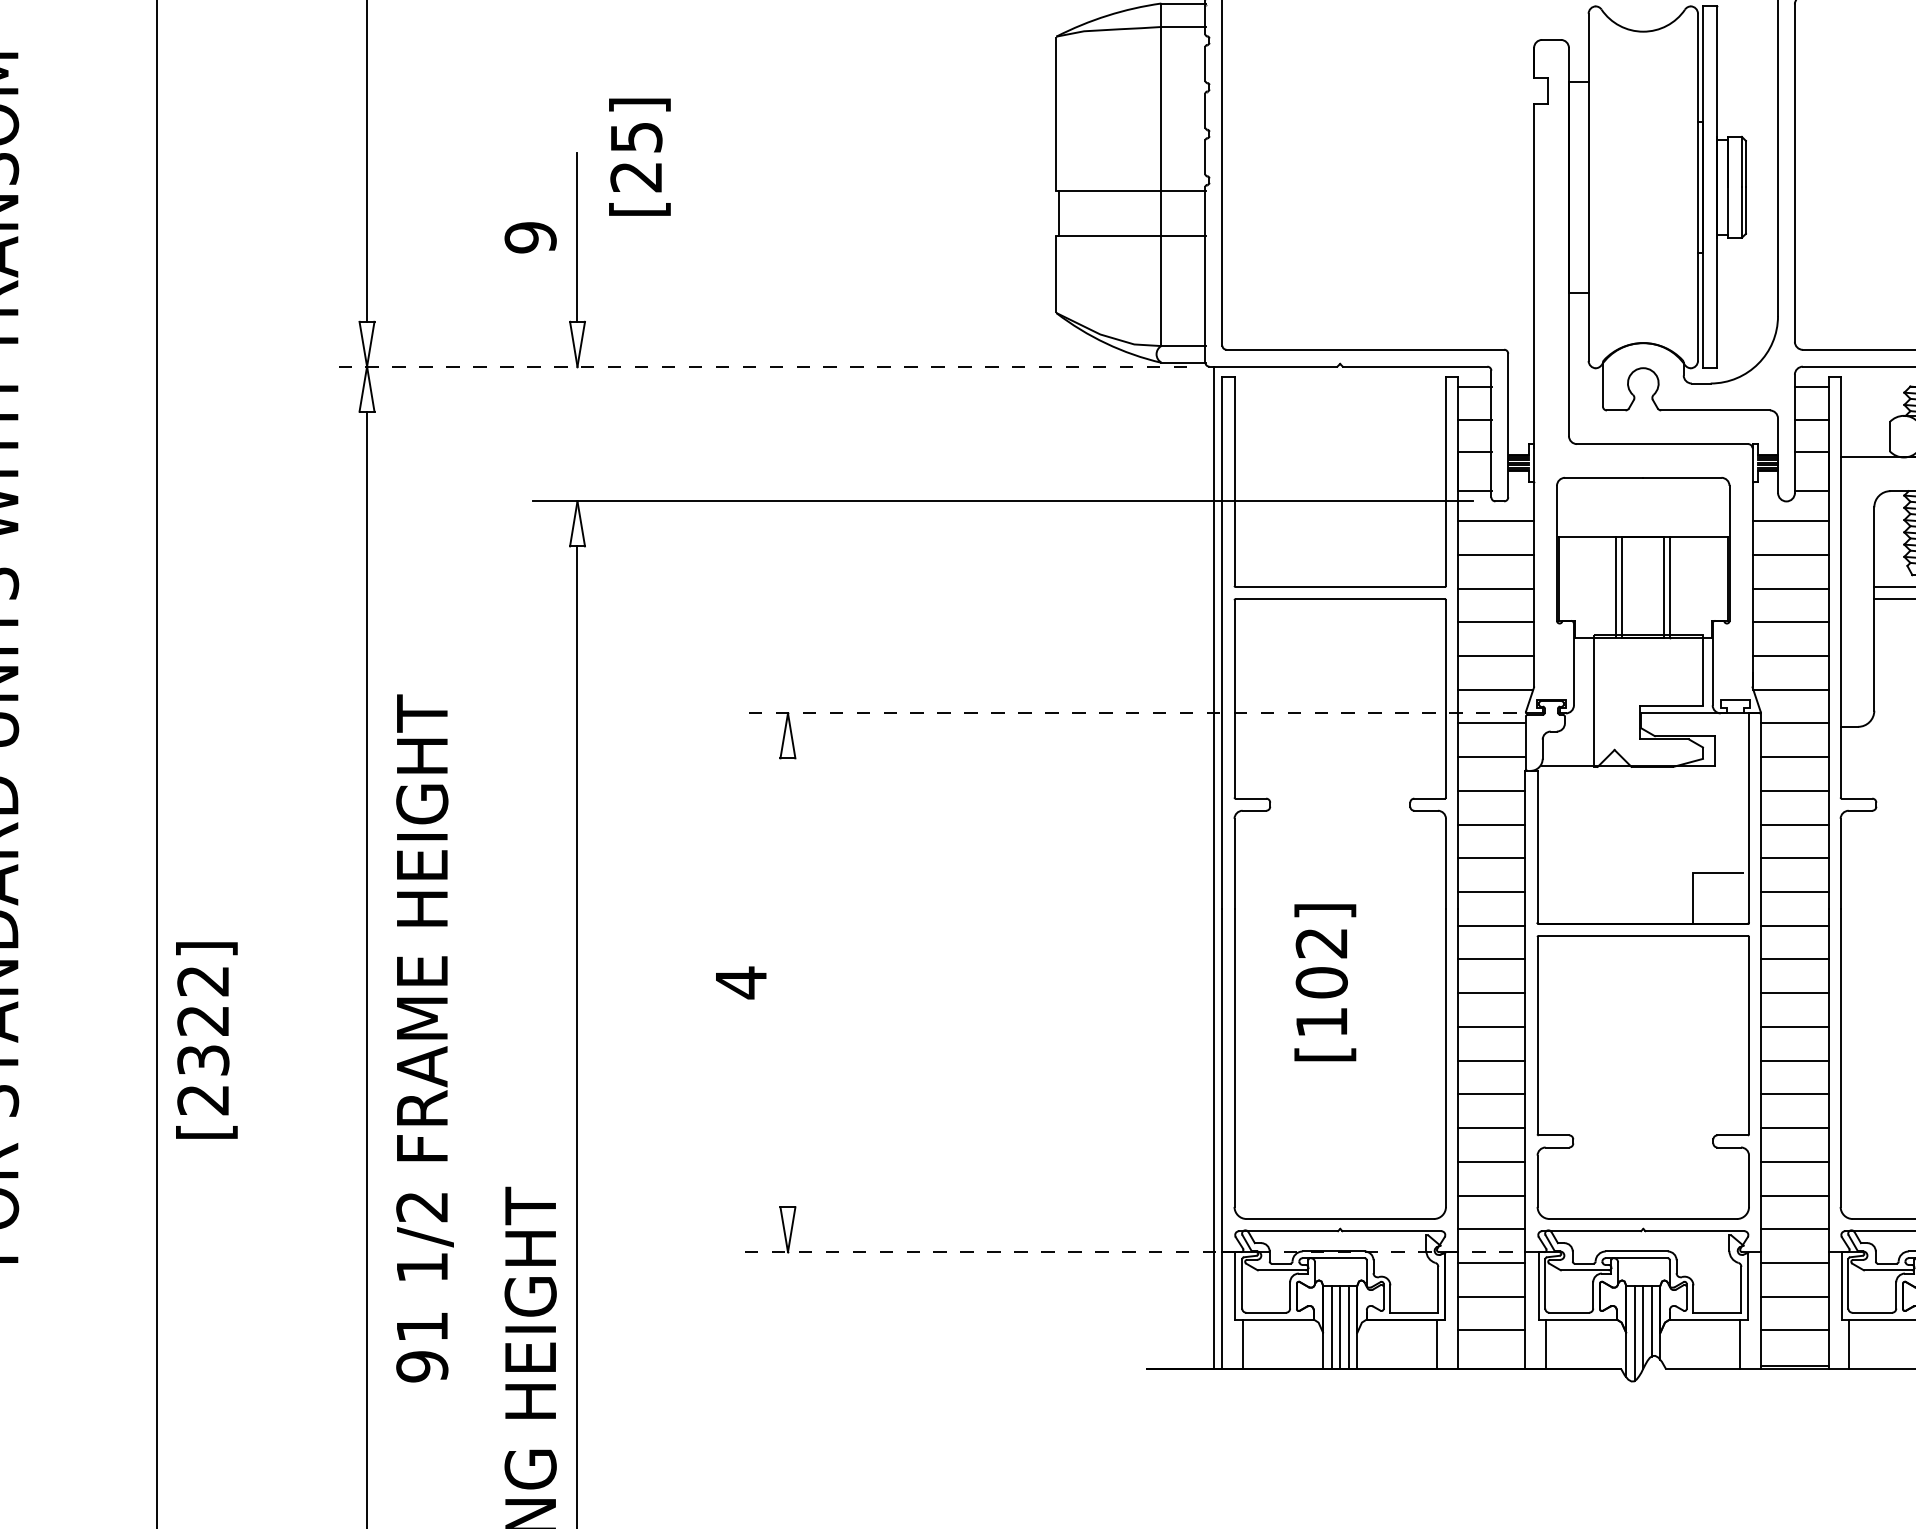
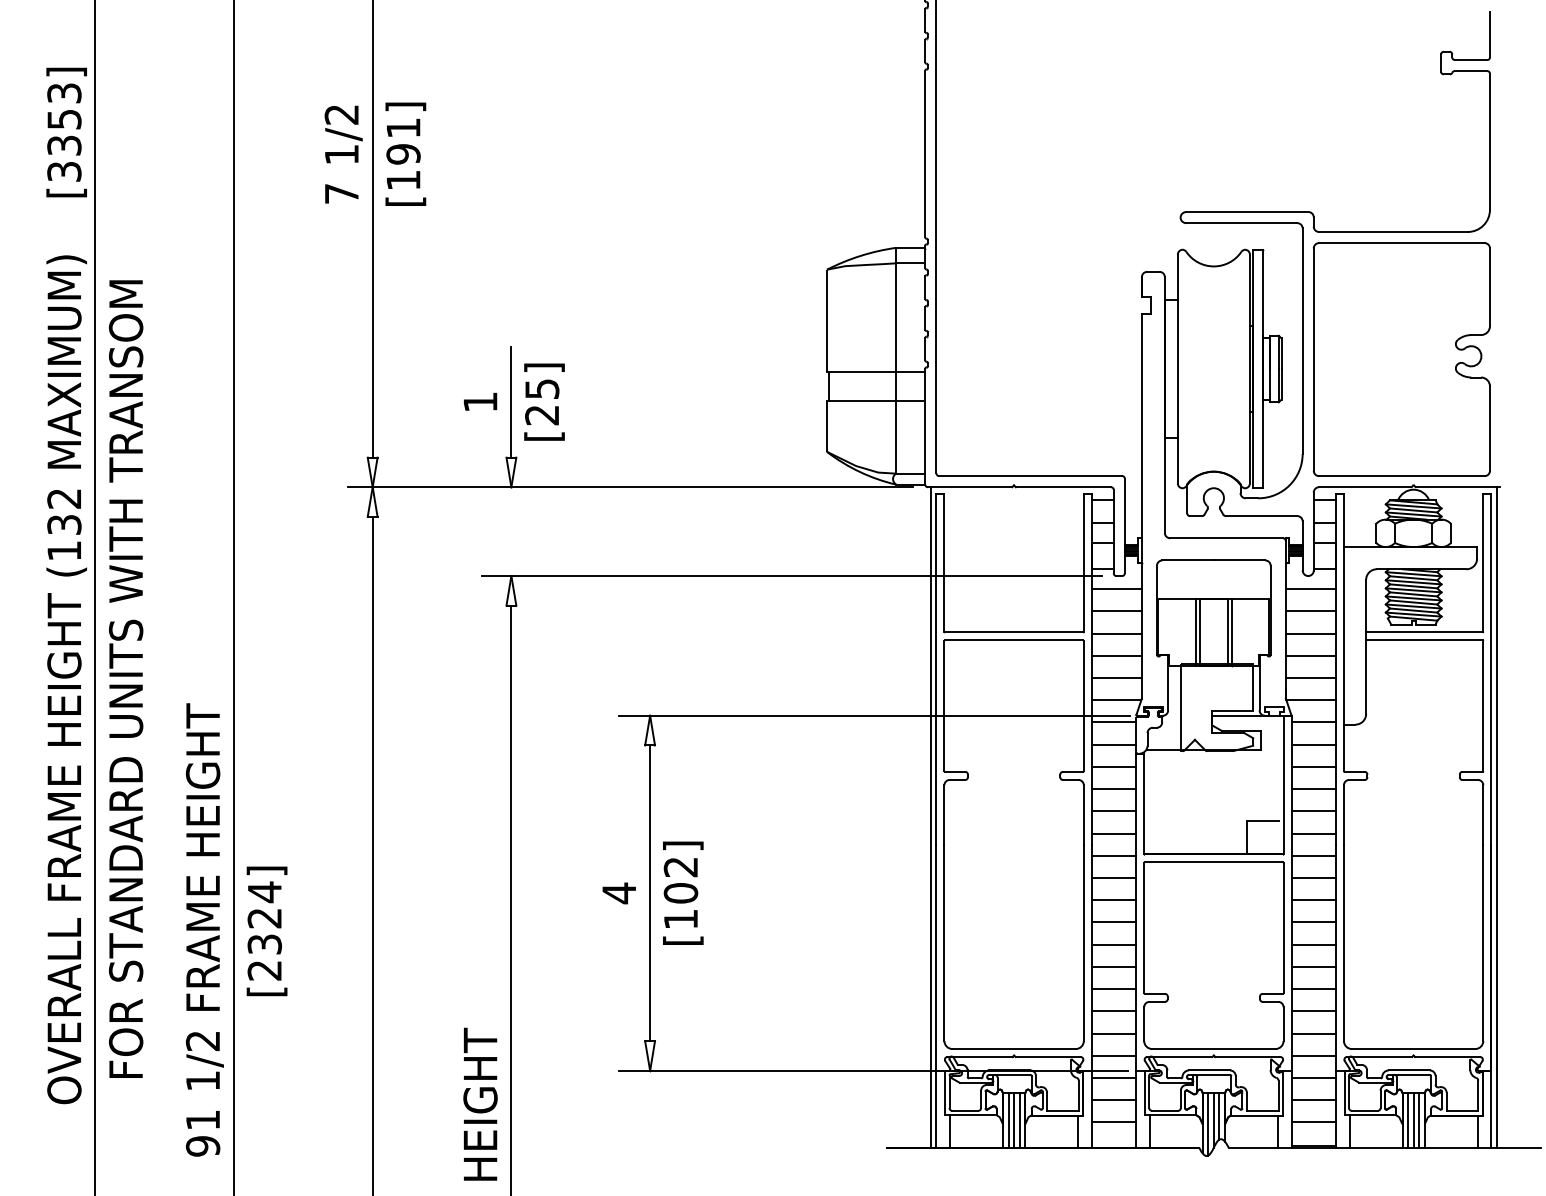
text: (639, 156) -> (544, 401), moved
text: (530, 238) -> (480, 402), 9 -> 1
line: (758, 367) -> (630, 487), dashed -> solid
line: (1128, 713) -> (874, 715), dashed -> solid
text: (202, 981) -> (264, 892), [2322] -> [2324]
text: (1325, 981) -> (683, 892), moved
line: (788, 983) -> (650, 893), added
text: (424, 1037) -> (204, 929), moved
line: (1126, 1251) -> (873, 1070), dashed -> solid

